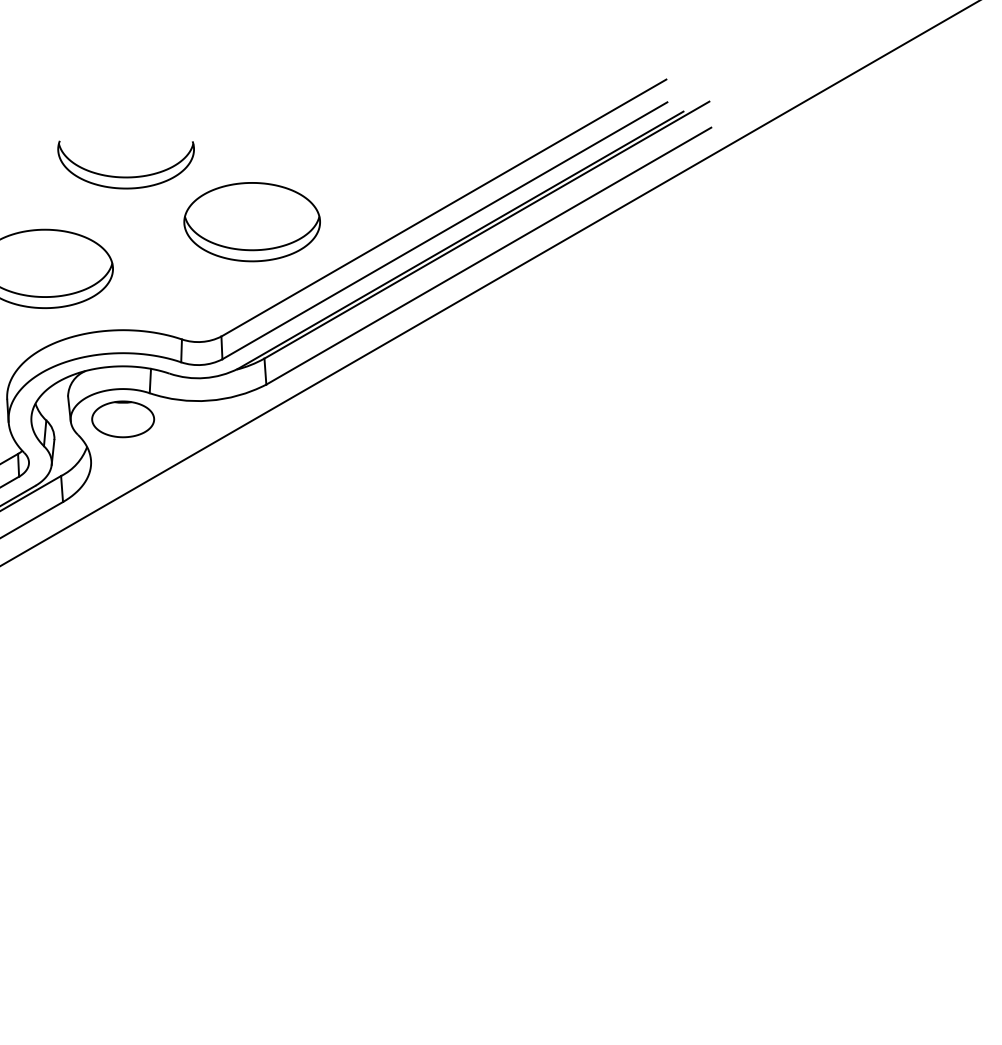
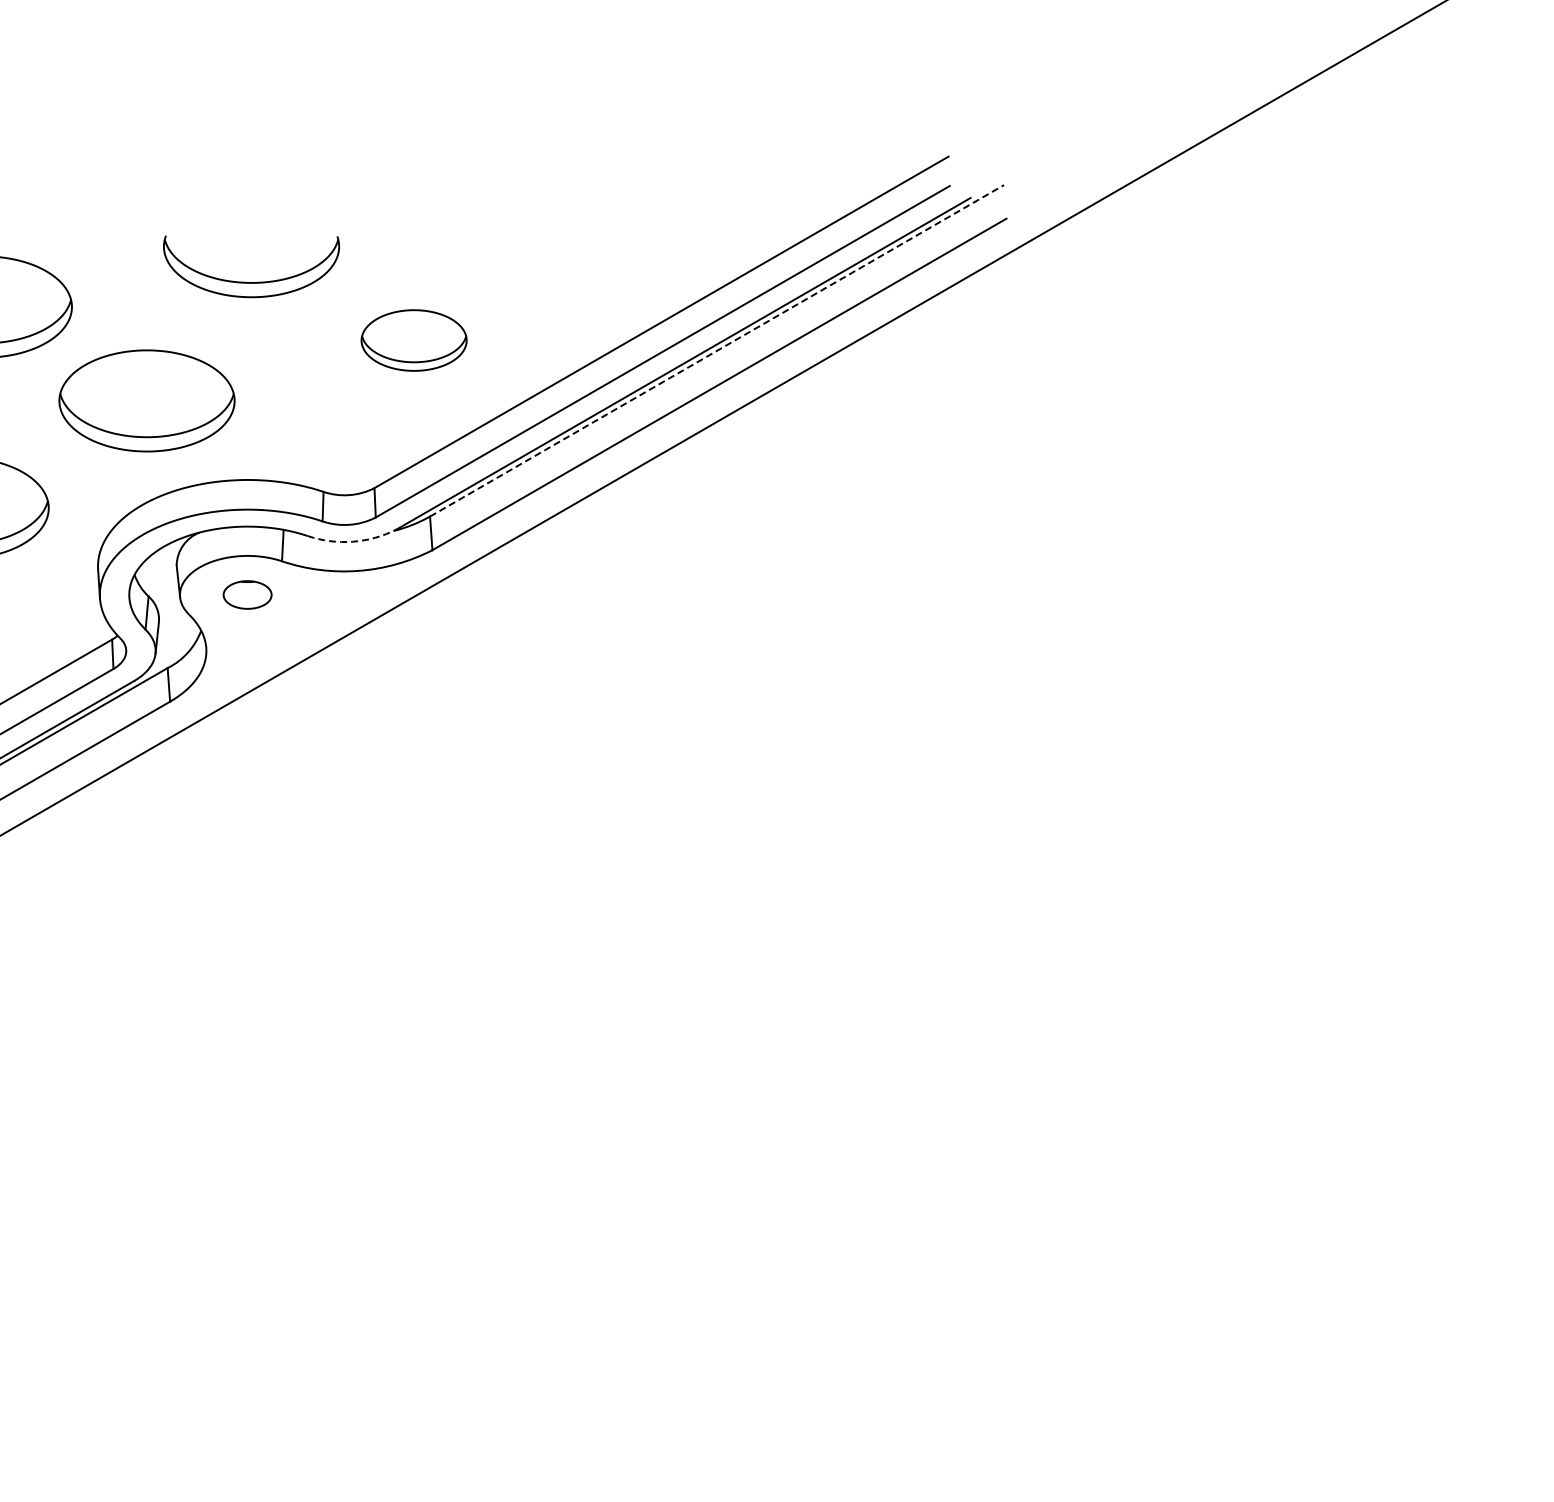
part: (251, 222) -> (413, 340), size x0.6
line: (487, 229) -> (717, 350), solid -> dashed
arc: (204, 377) -> (352, 541), solid -> dashed
part: (122, 418) -> (247, 594), size x0.6

